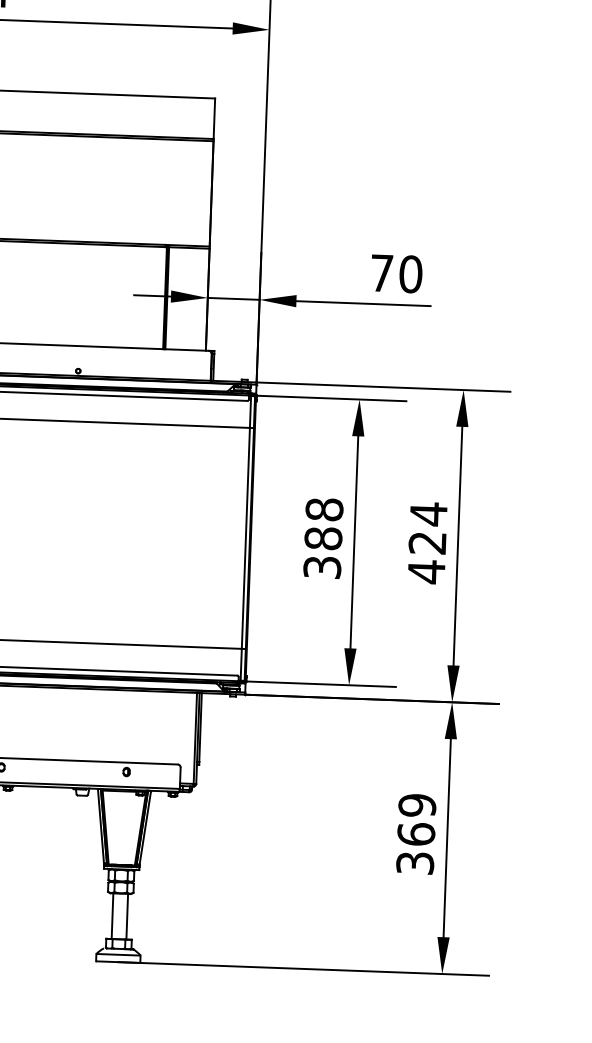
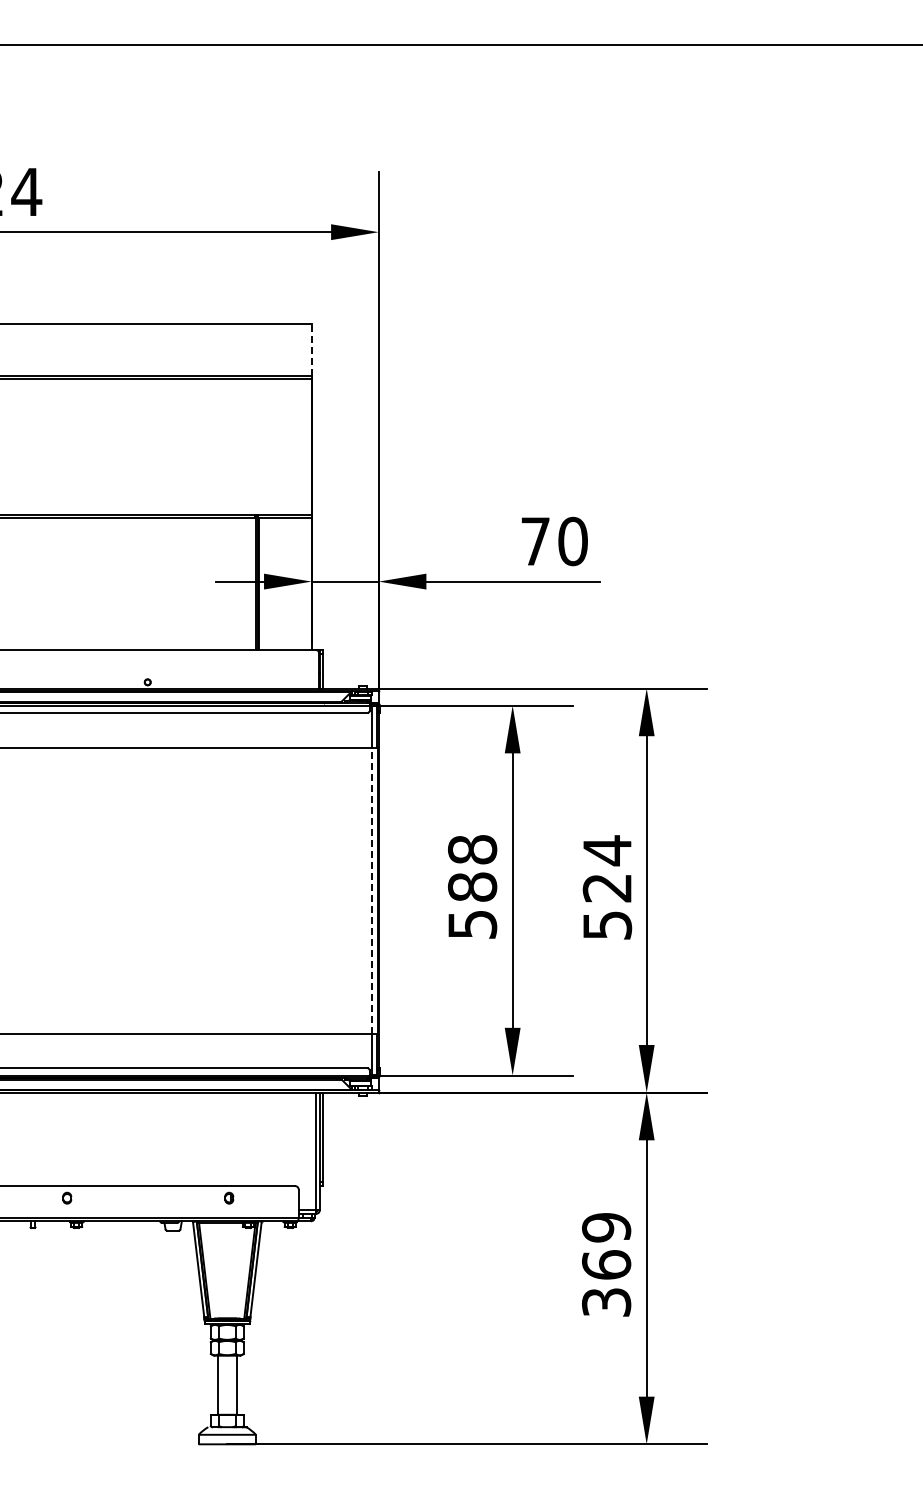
line: (214, 118) -> (311, 349), solid -> dashed
line: (246, 538) -> (372, 890), solid -> dashed
text: (322, 567) -> (472, 924), 388 -> 588
text: (426, 572) -> (607, 925), 424 -> 524

